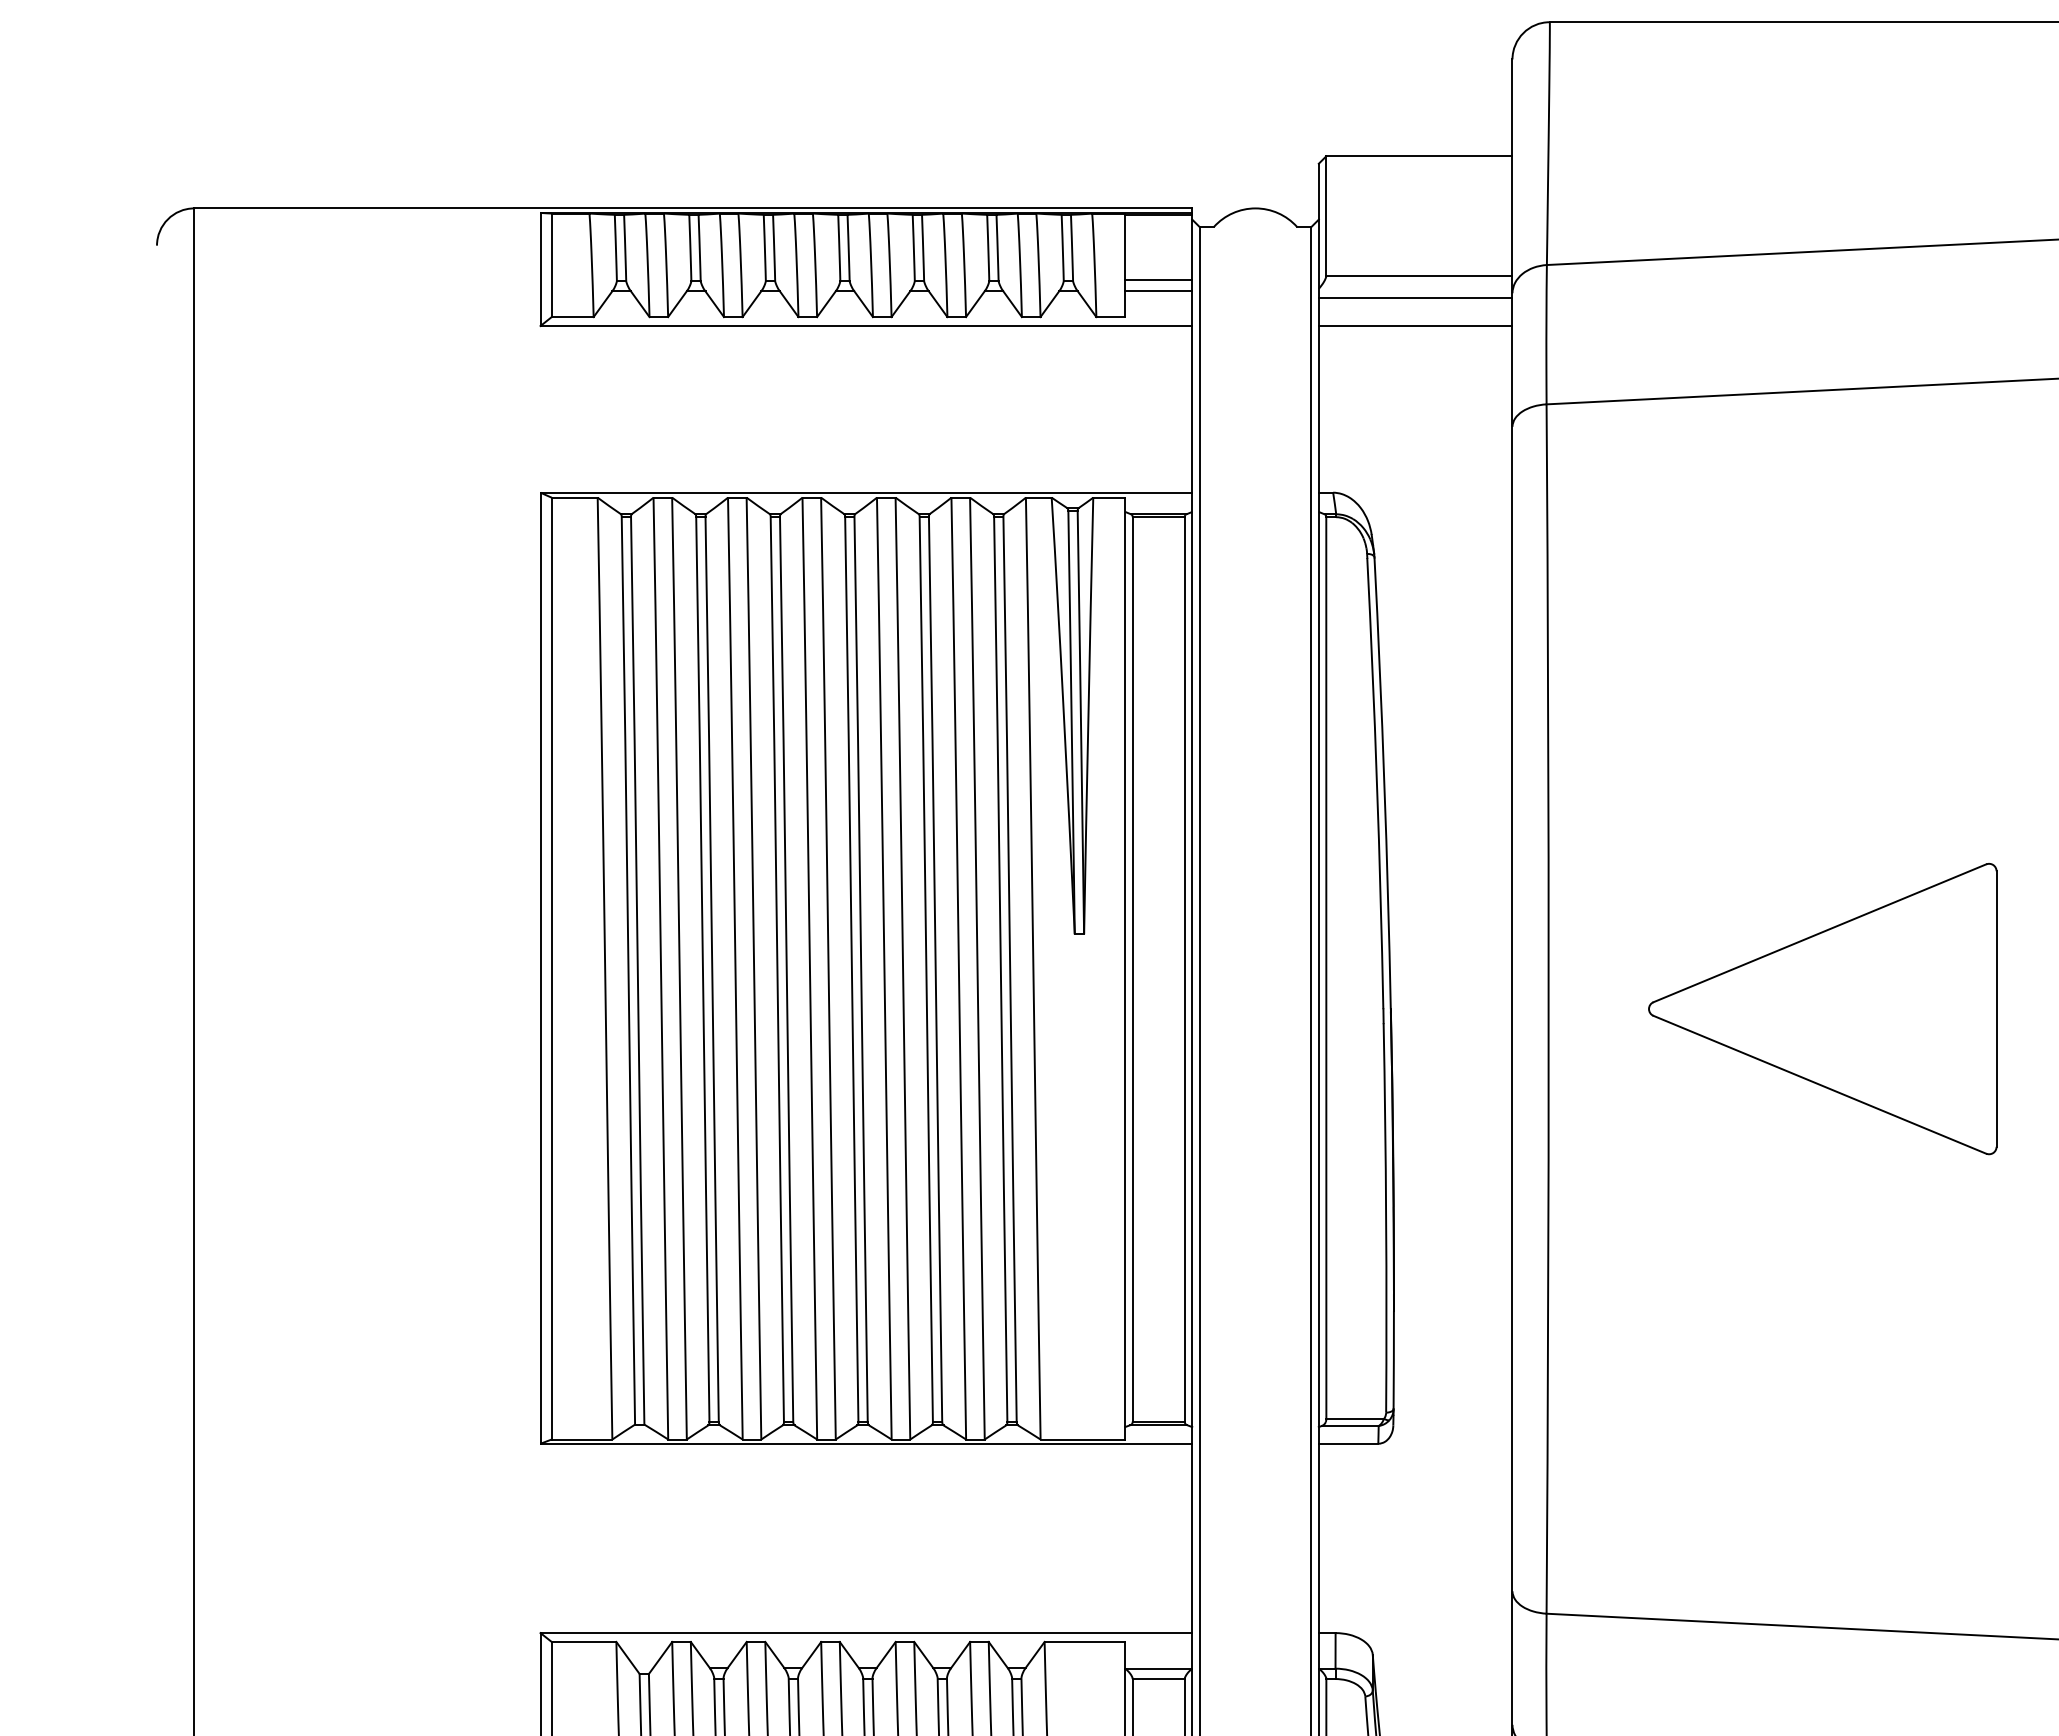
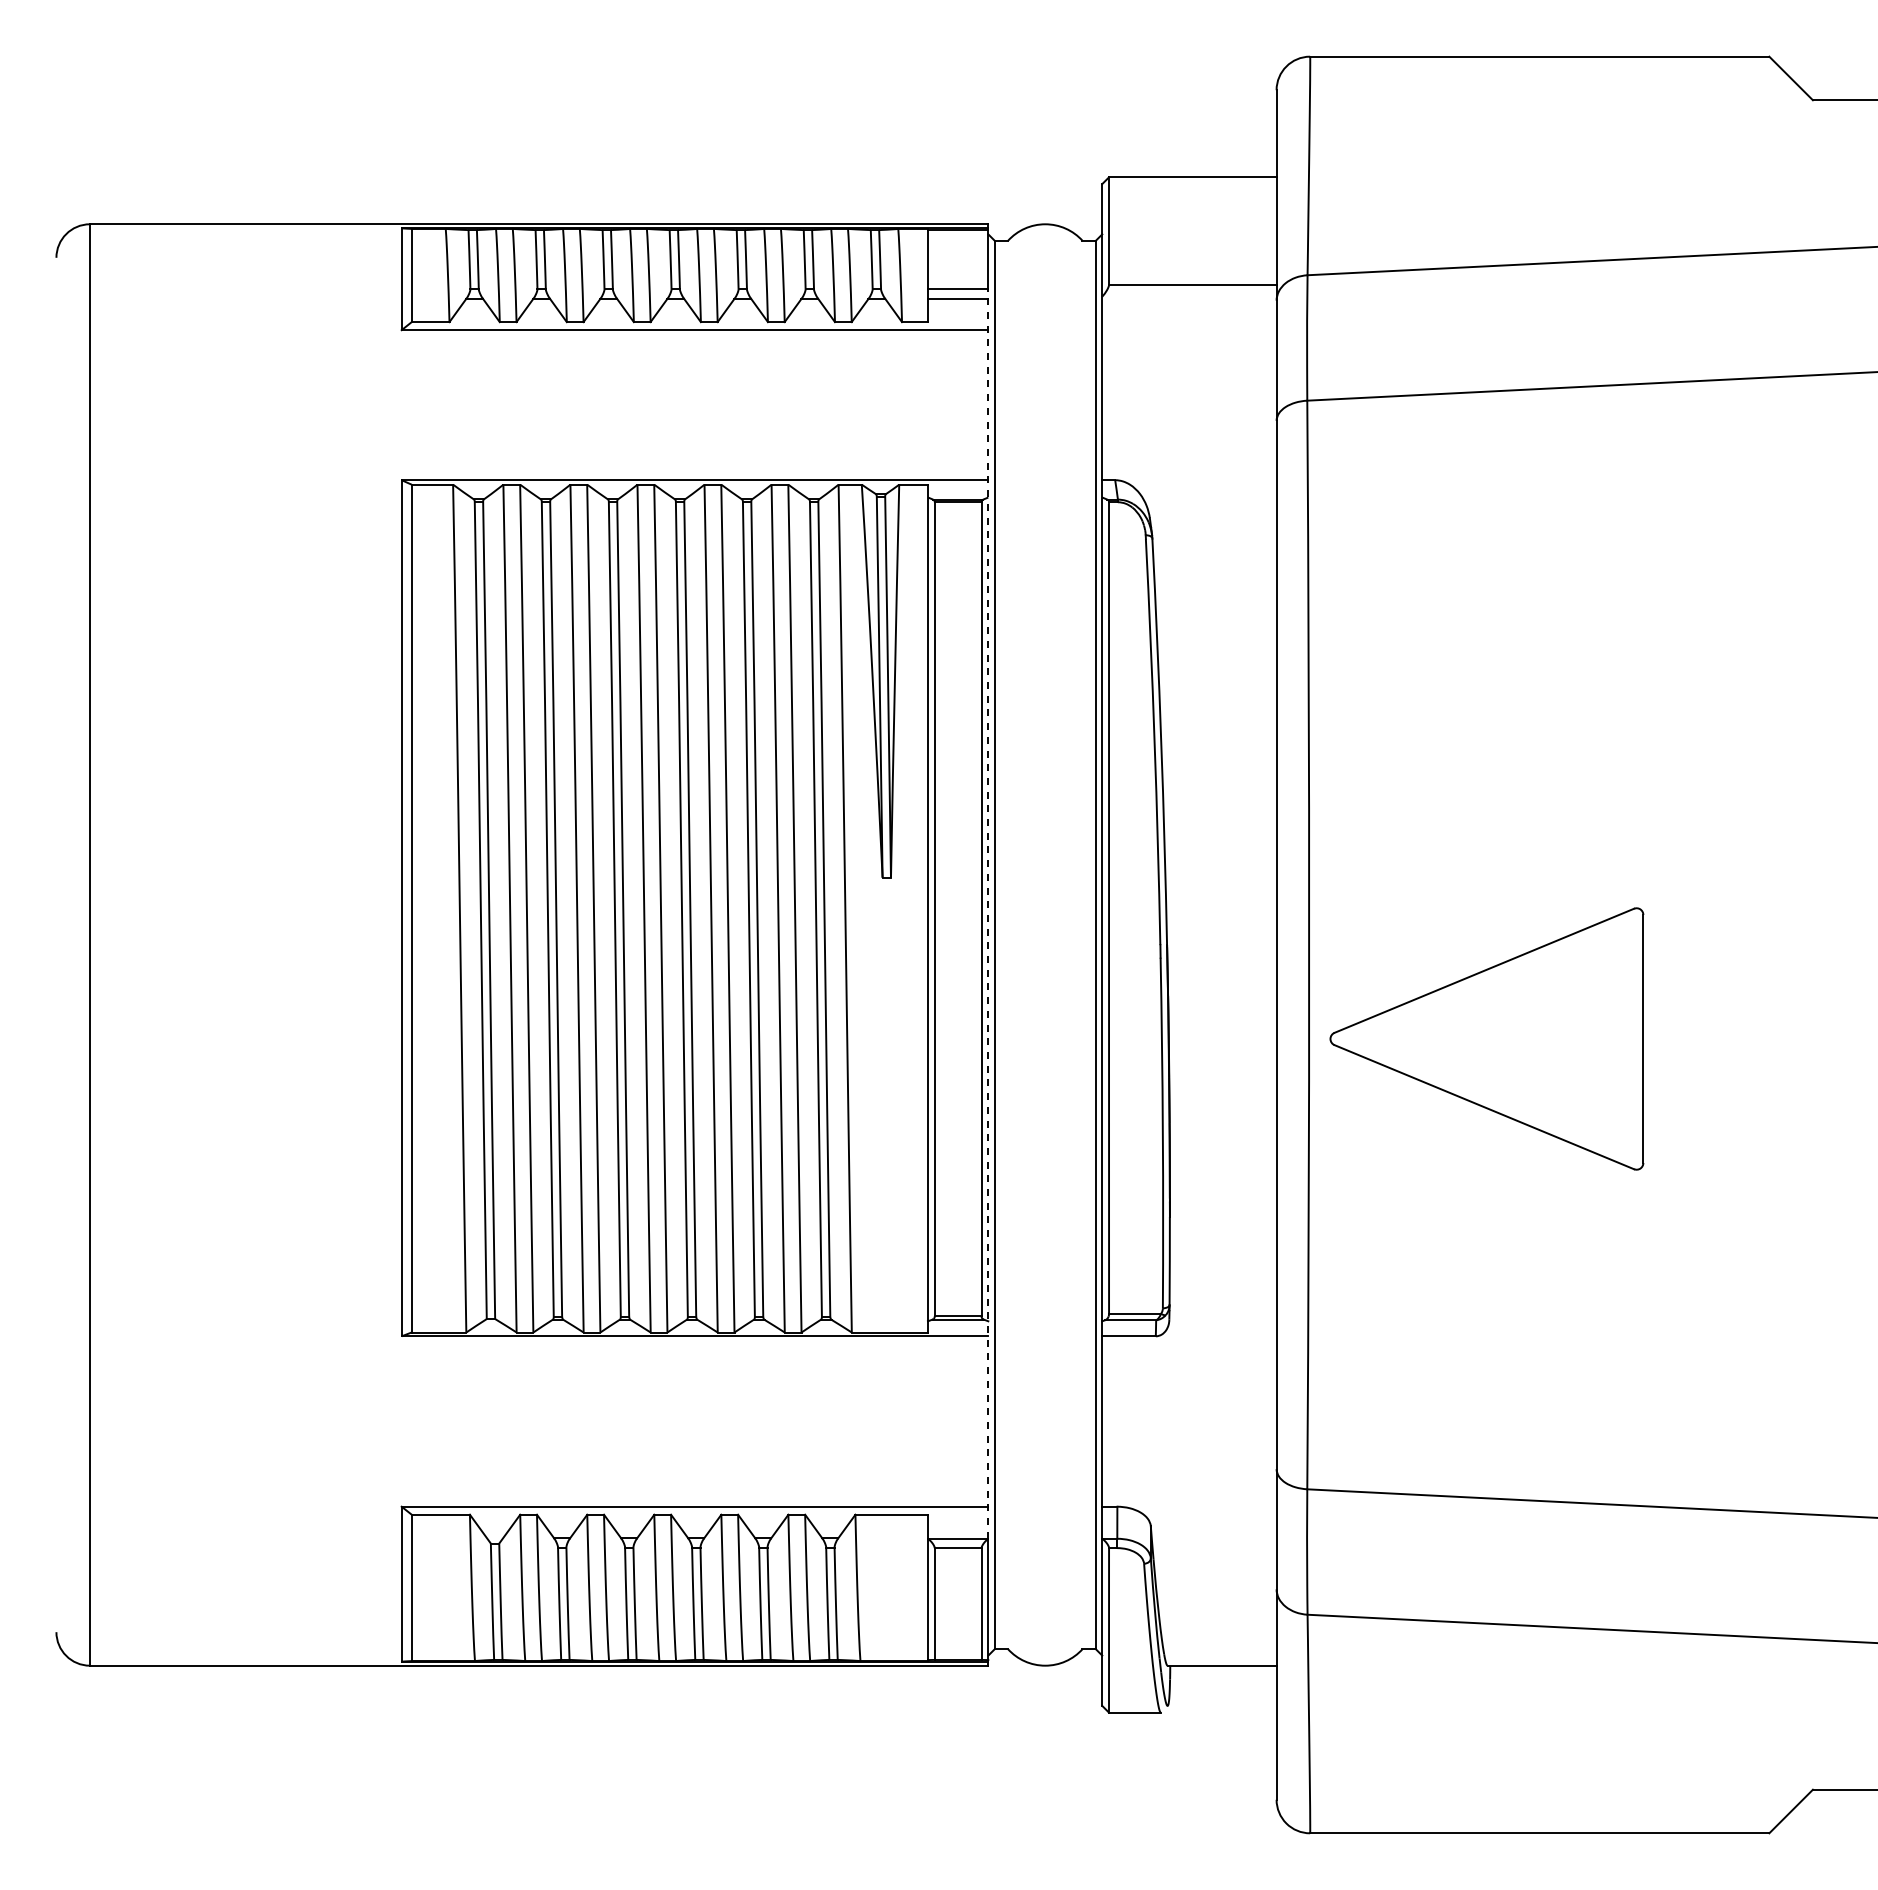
line: (1415, 297) -> (1189, 304), removed
line: (1415, 326) -> (1189, 330), removed
line: (1192, 974) -> (988, 913), solid -> dashed
part: (1822, 1008) -> (1486, 1038), moved

